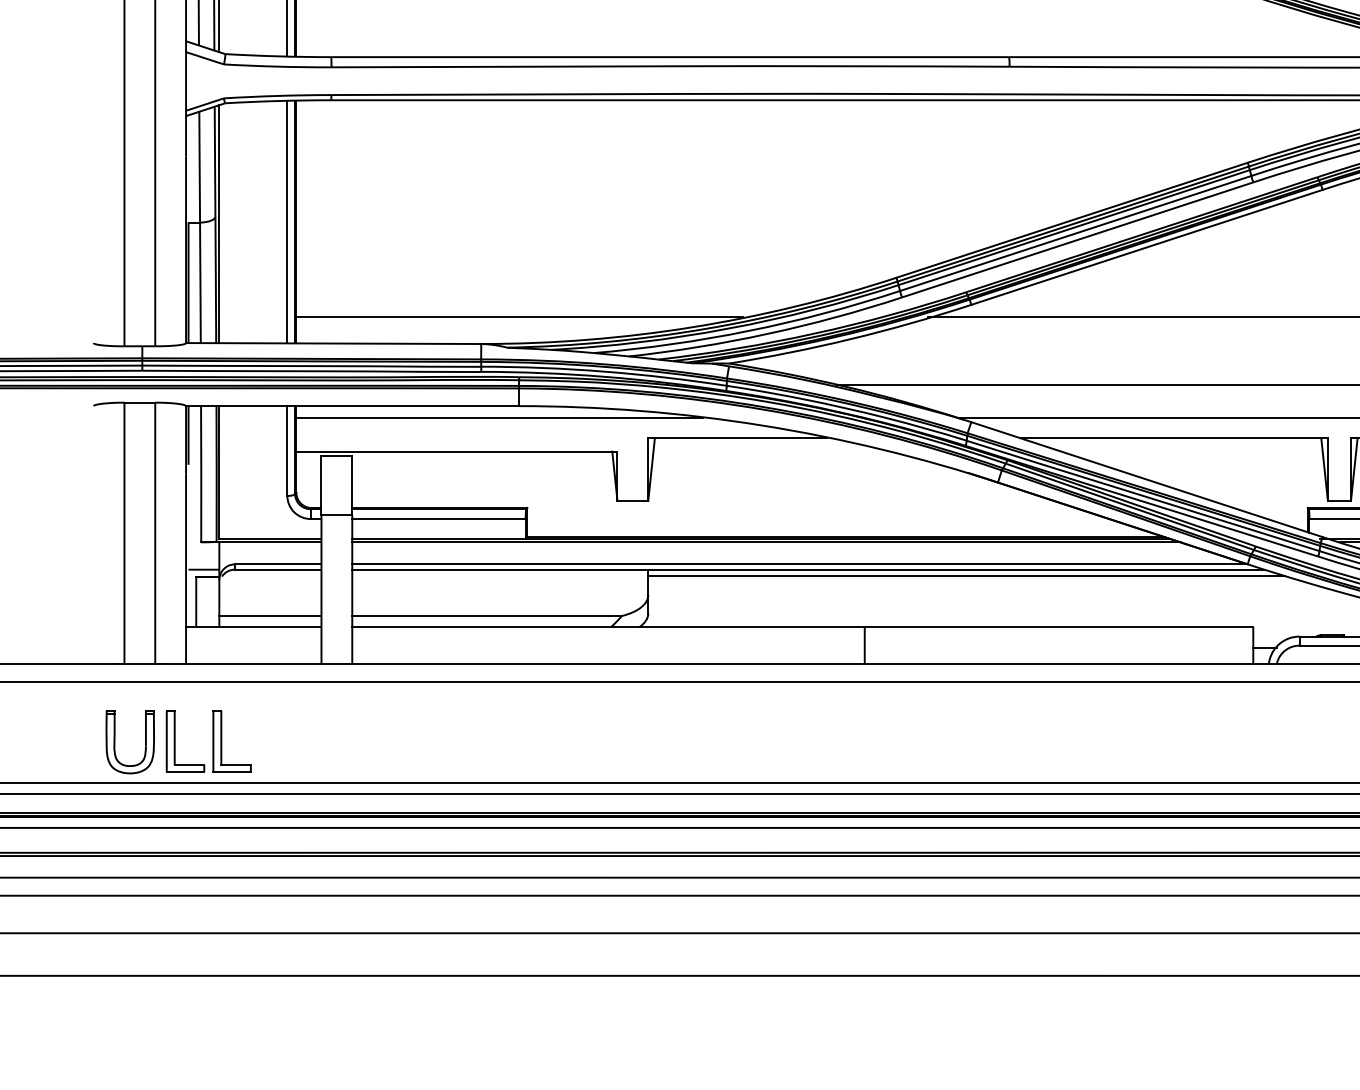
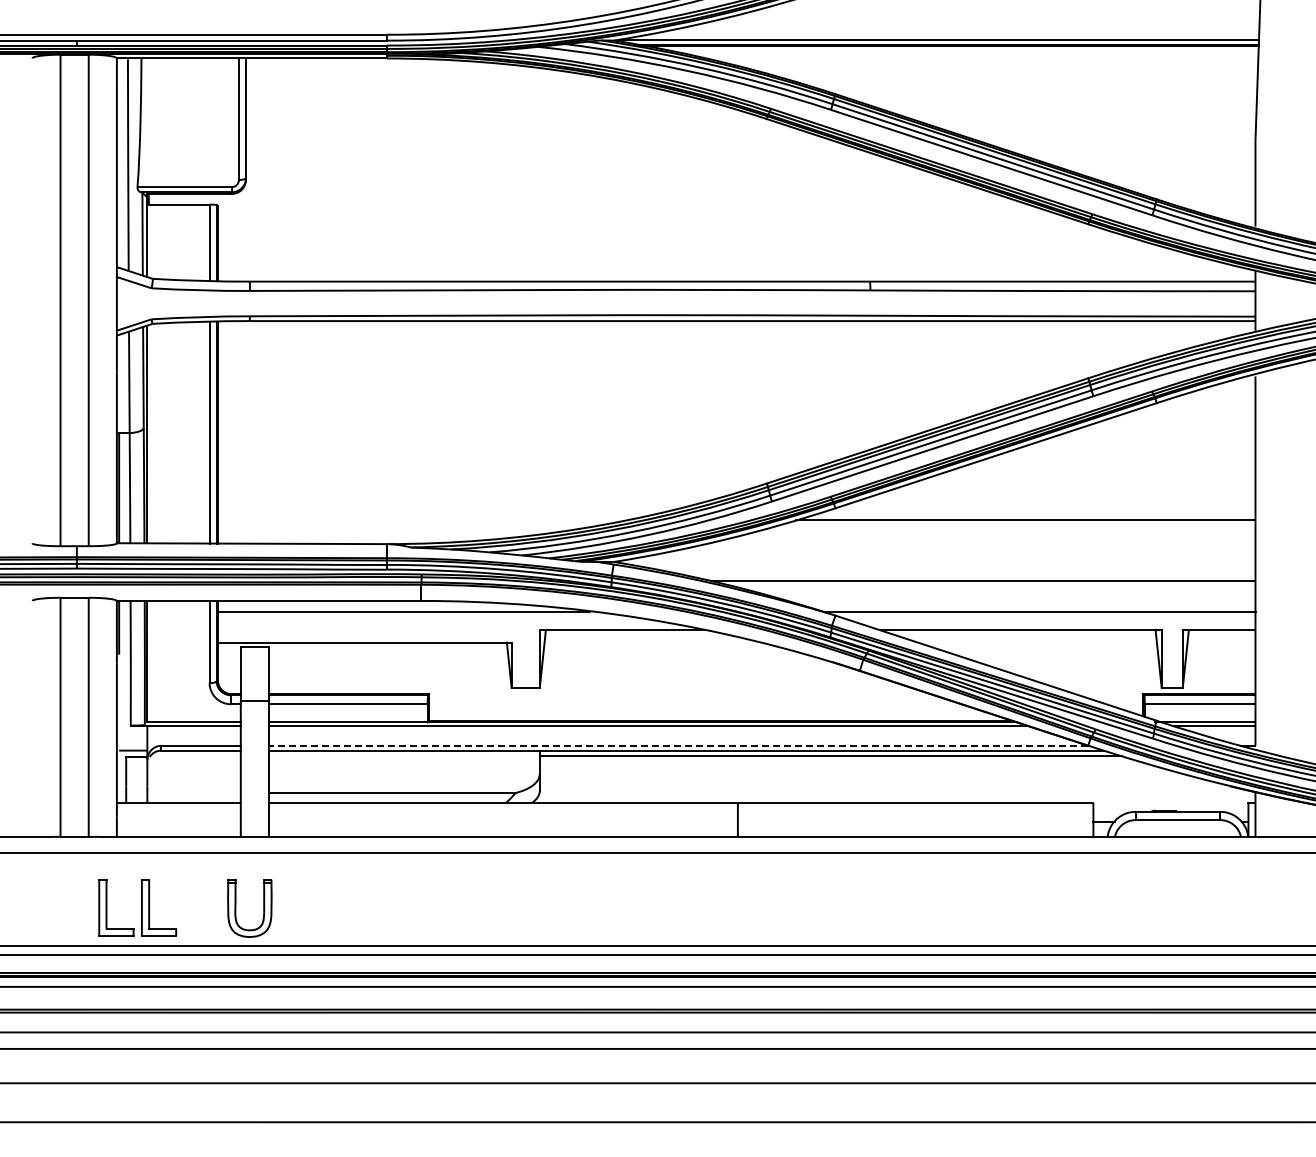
line: (518, 317) -> (421, 519), removed
line: (799, 564) -> (678, 745), solid -> dashed
line: (269, 615) -> (193, 792), removed
part: (115, 742) -> (236, 908), moved

